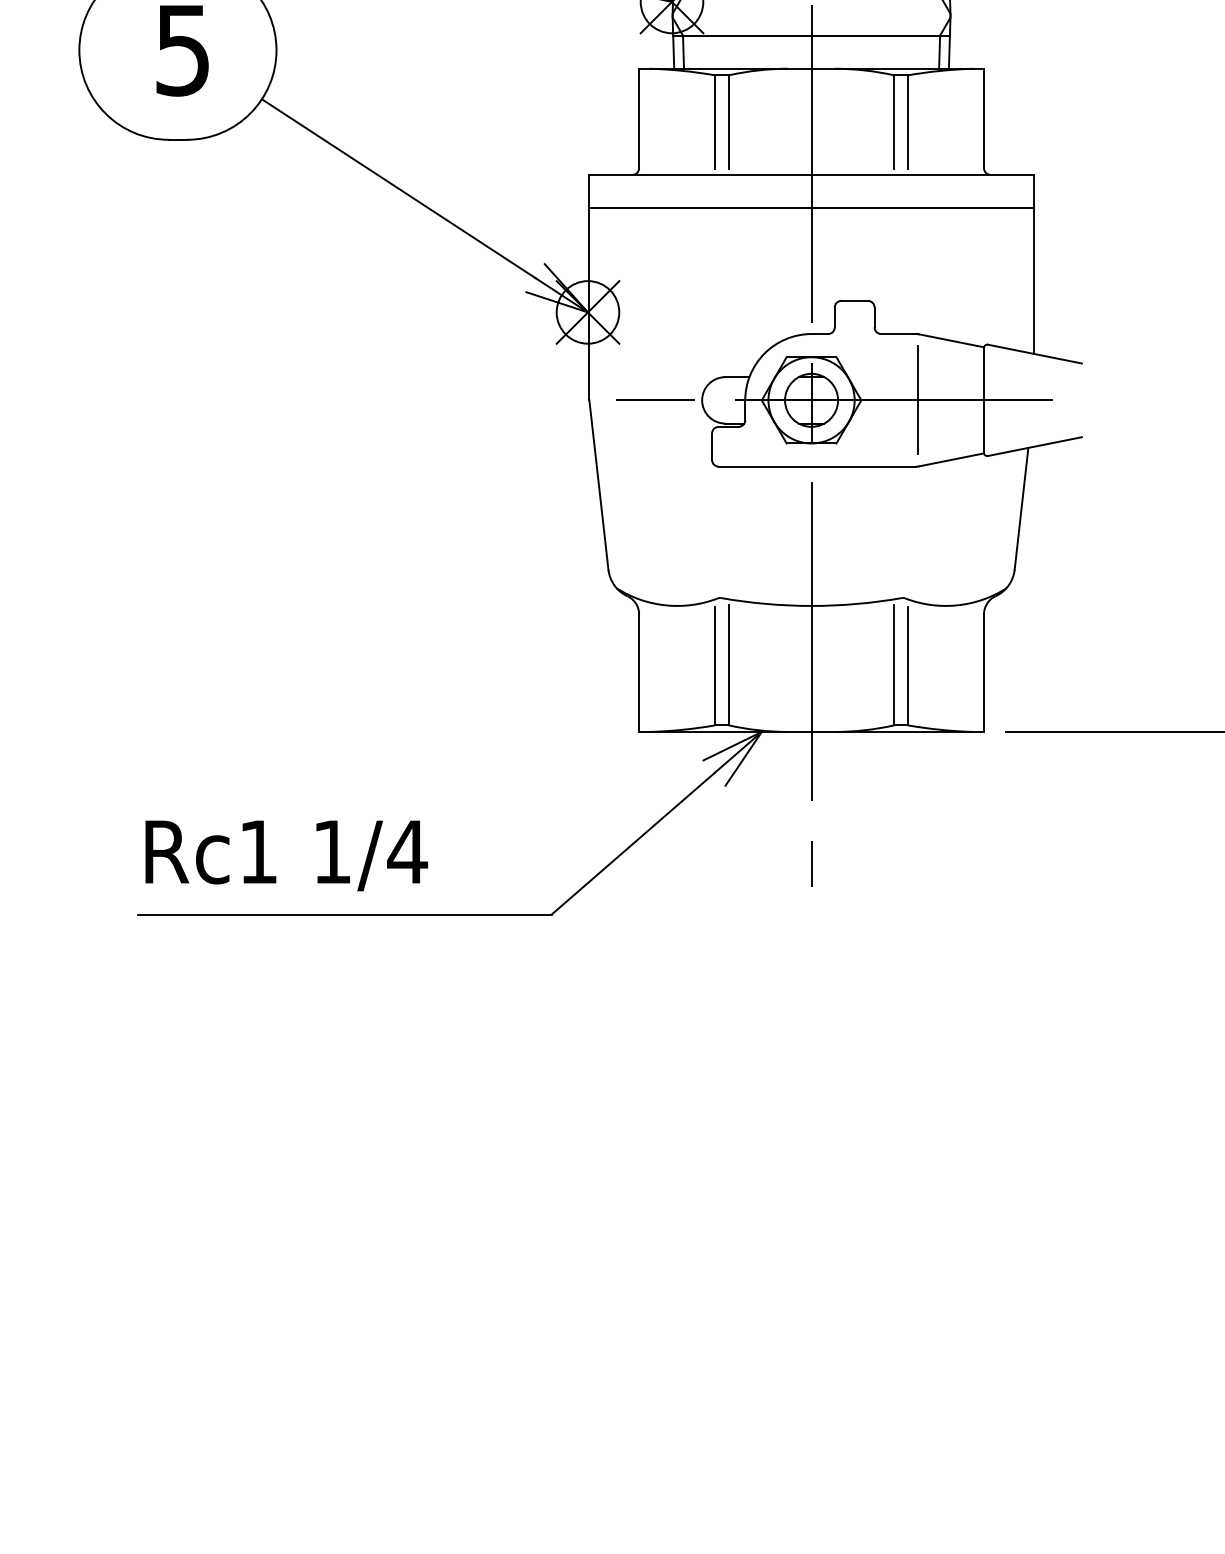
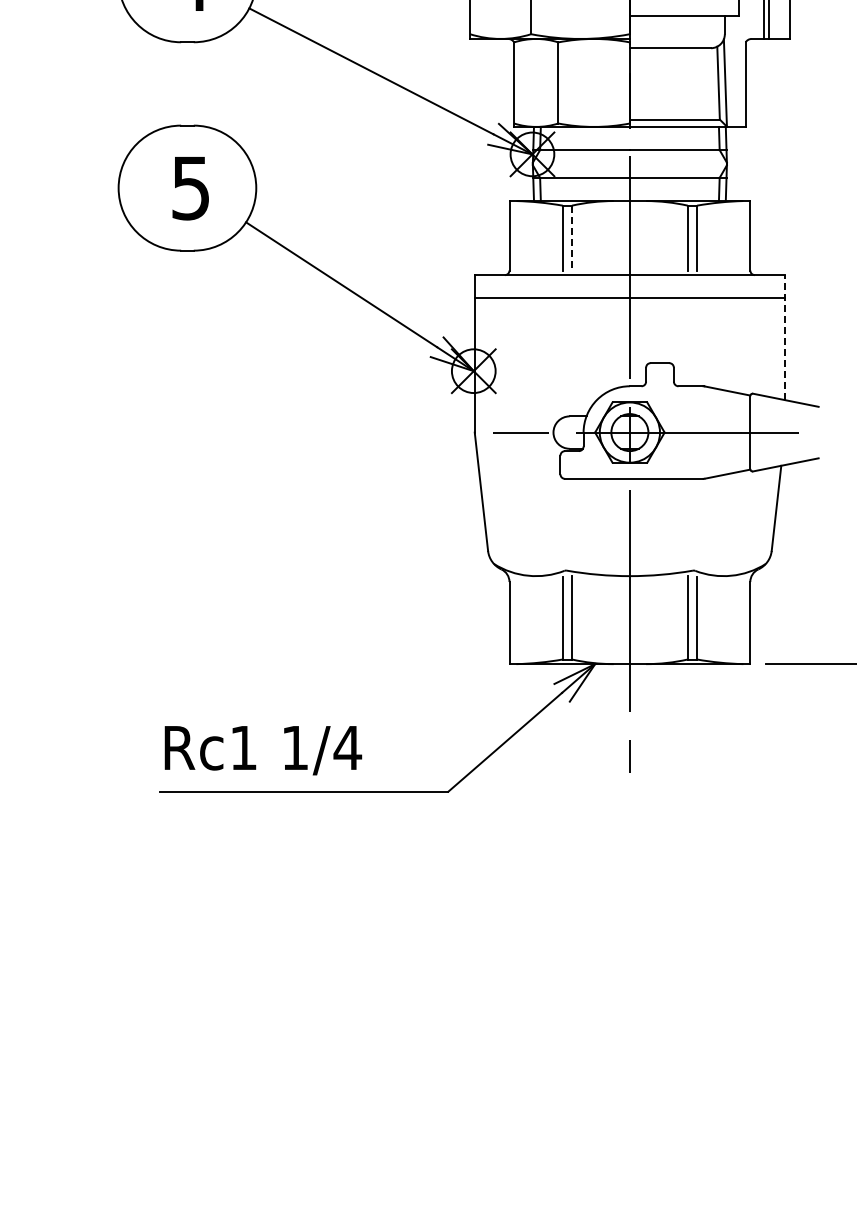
line: (729, 122) -> (572, 238), solid -> dashed
line: (1034, 264) -> (785, 337), solid -> dashed
line: (916, 400) -> (703, 432), removed

